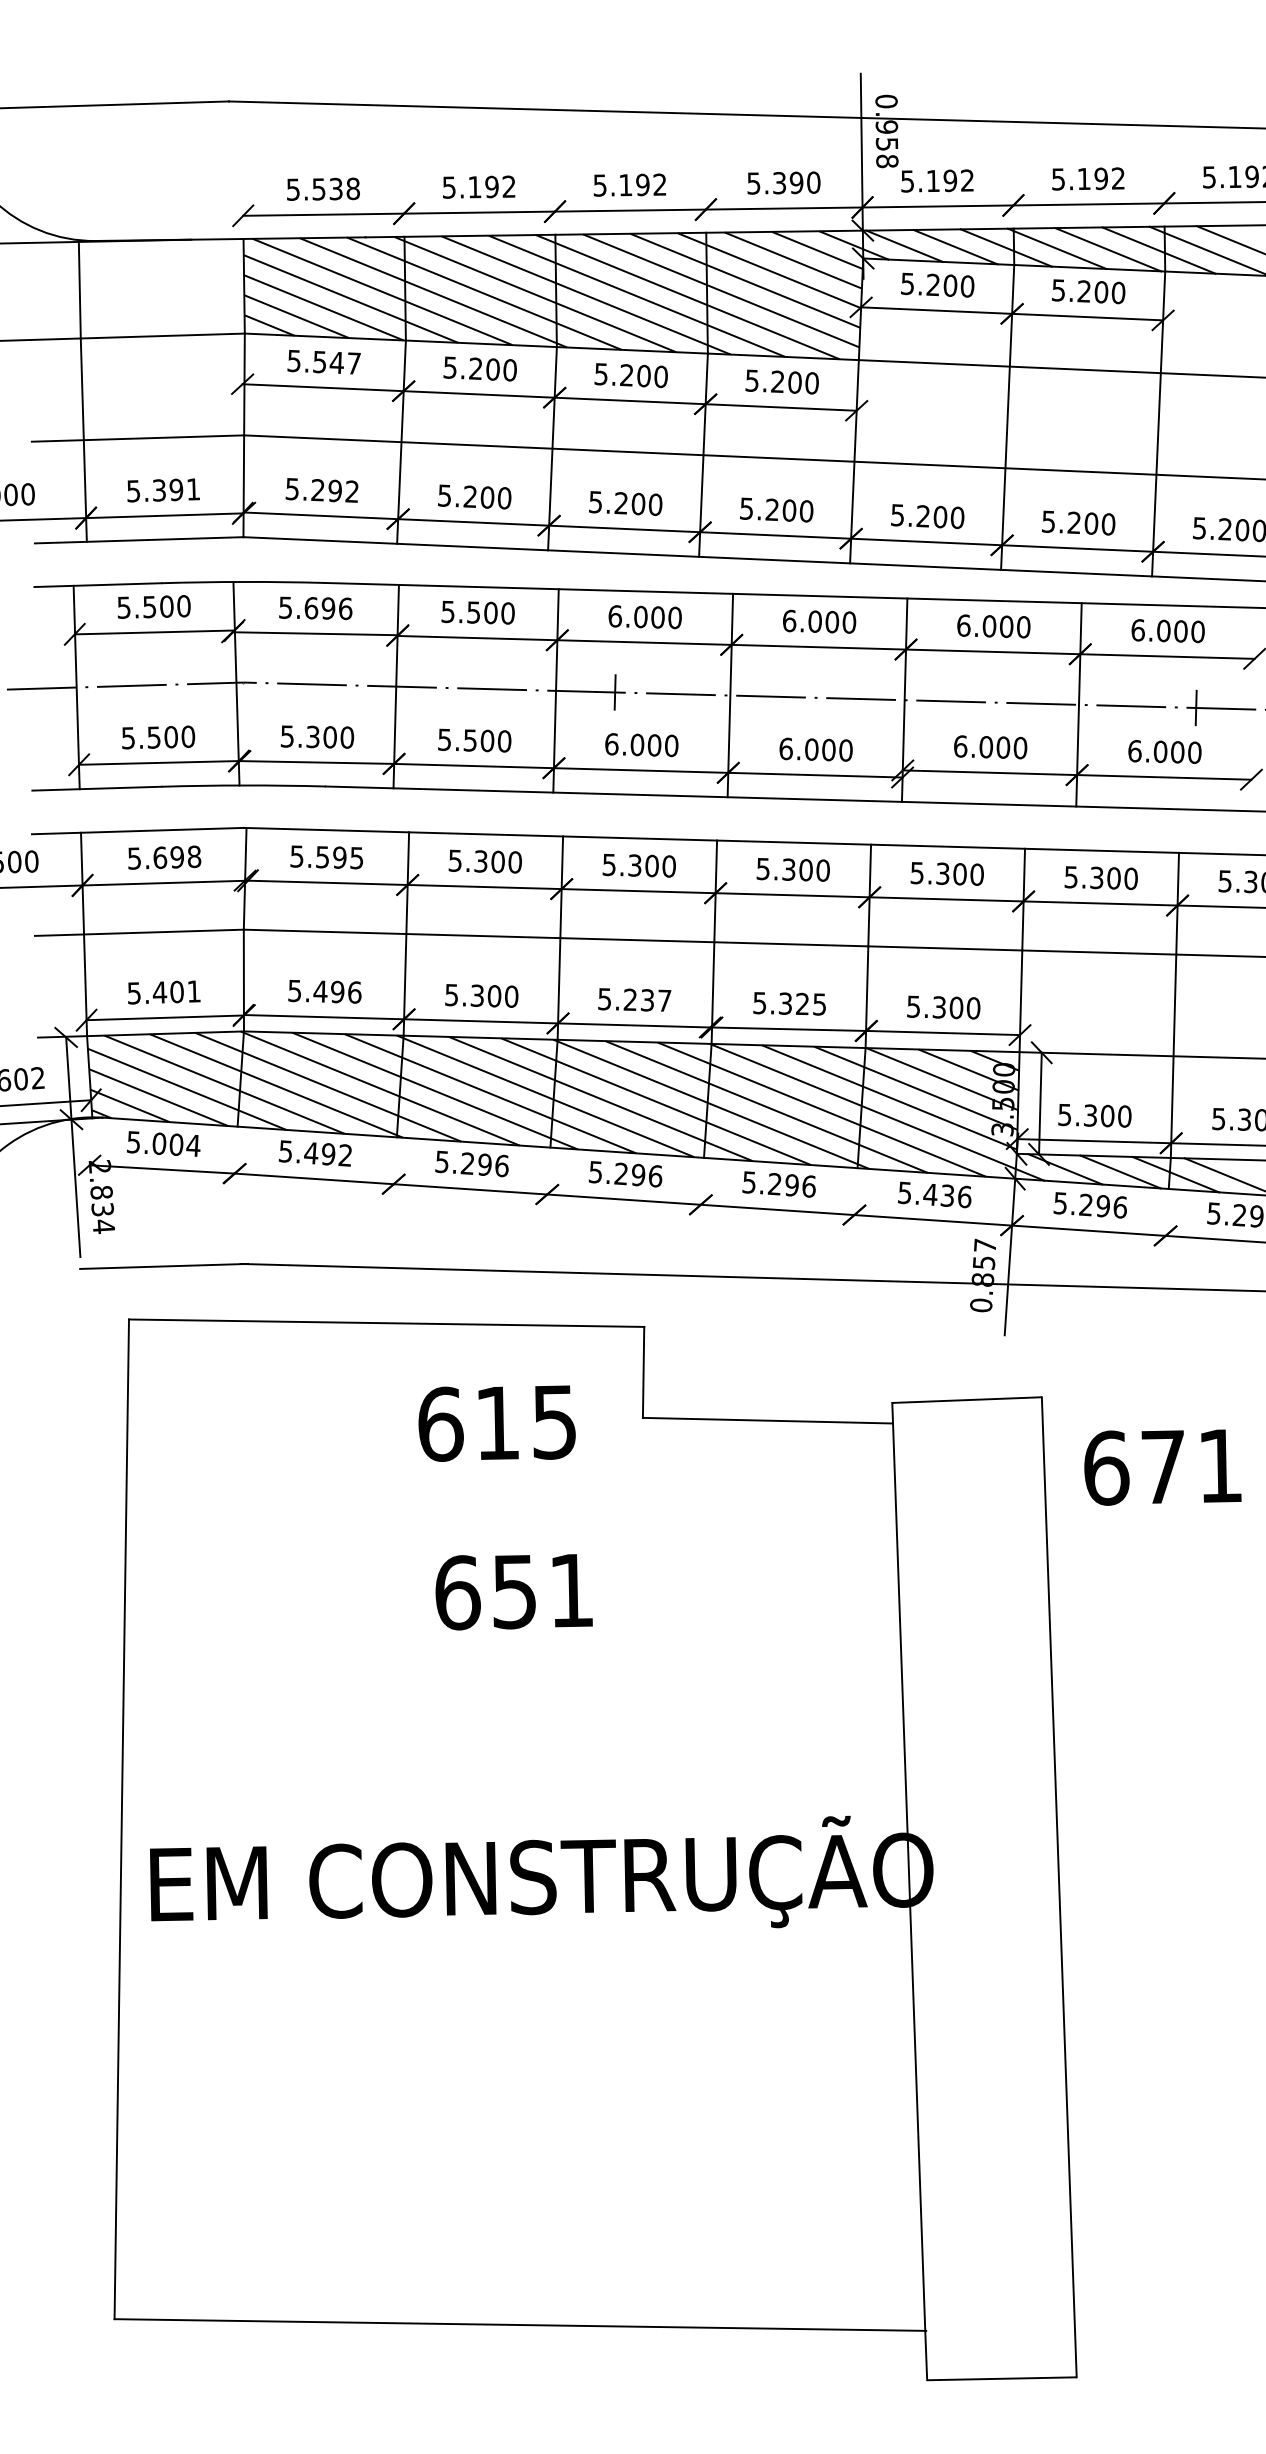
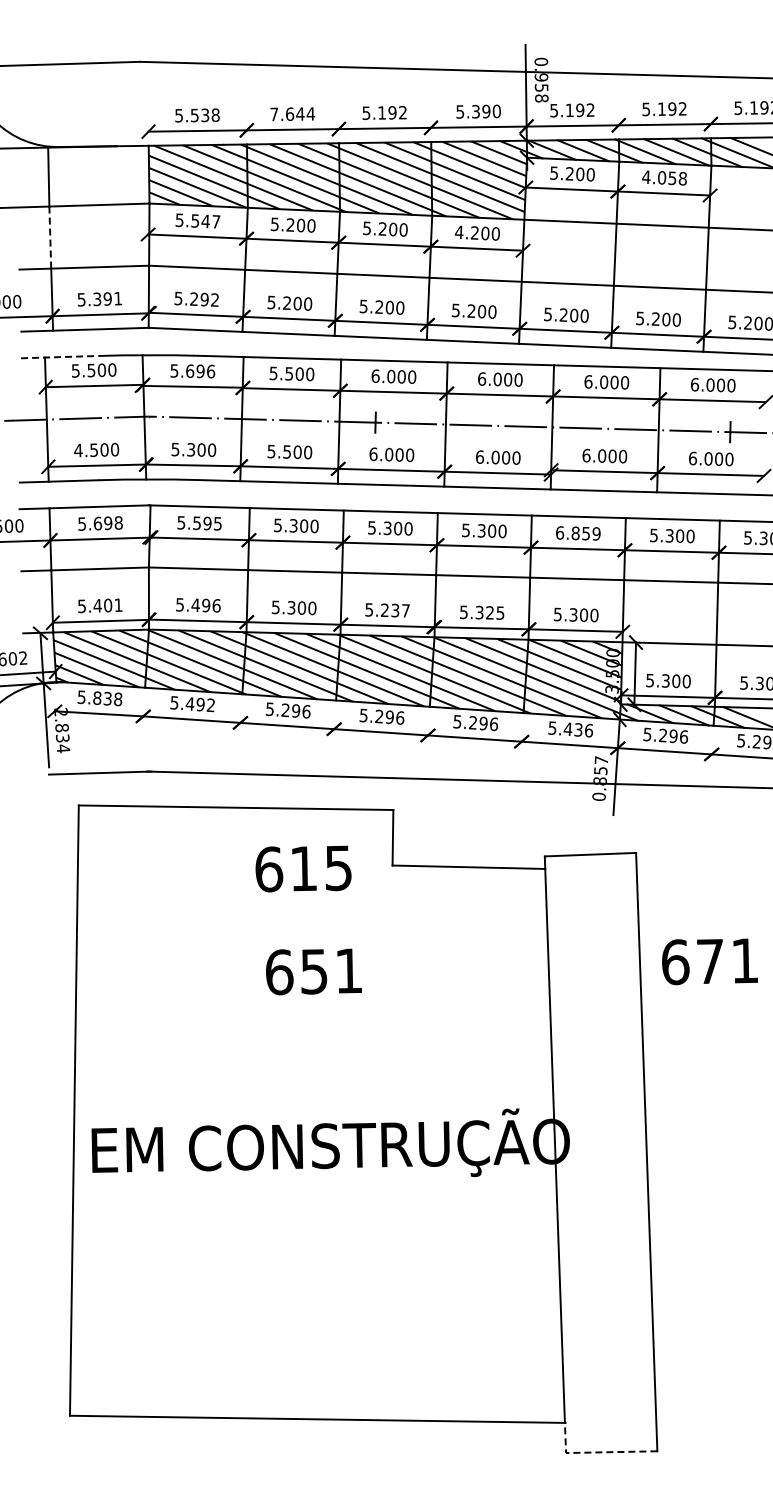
text: (479, 187) -> (292, 114), 5.192 -> 7.644
text: (1088, 290) -> (664, 177), 5.200 -> 4.058
text: (750, 380) -> (458, 232), 5.200 -> 4.200
line: (82, 390) -> (50, 238), solid -> dashed
line: (97, 585) -> (59, 357), solid -> dashed
text: (128, 738) -> (78, 450), 5.500 -> 4.500
text: (947, 874) -> (578, 533), 5.300 -> 6.859
text: (175, 1144) -> (107, 698), 5.004 -> 5.838
text: (1162, 1466) -> (709, 961), moved
line: (975, 2379) -> (595, 1452), solid -> dashed

